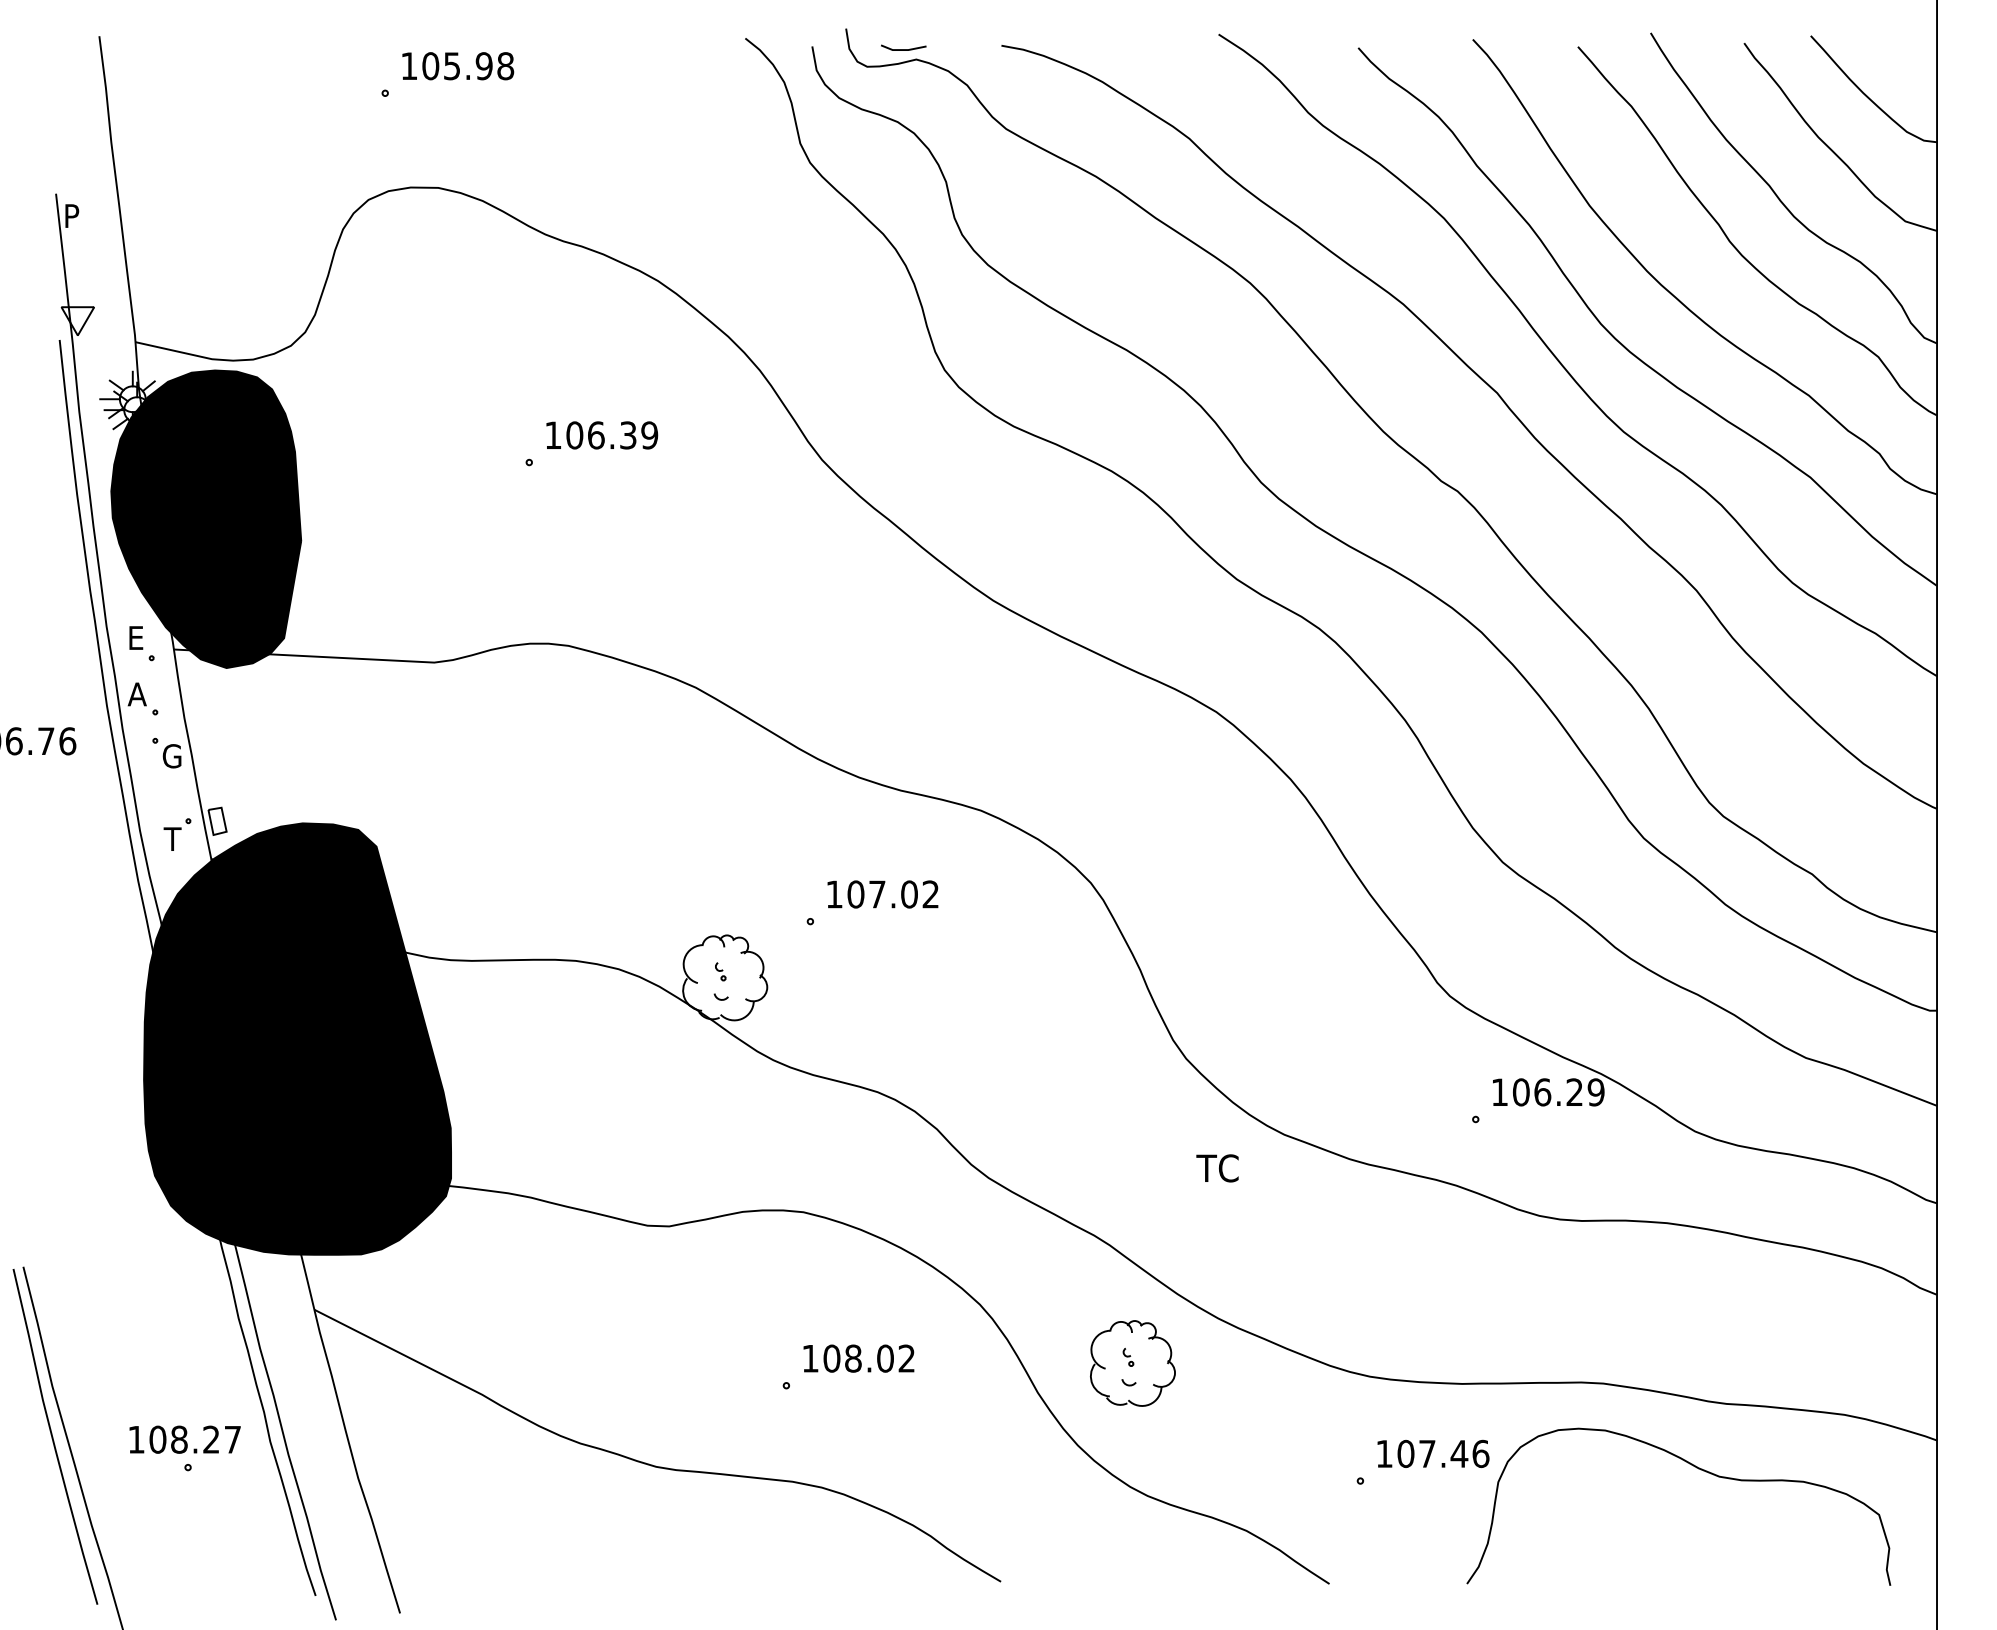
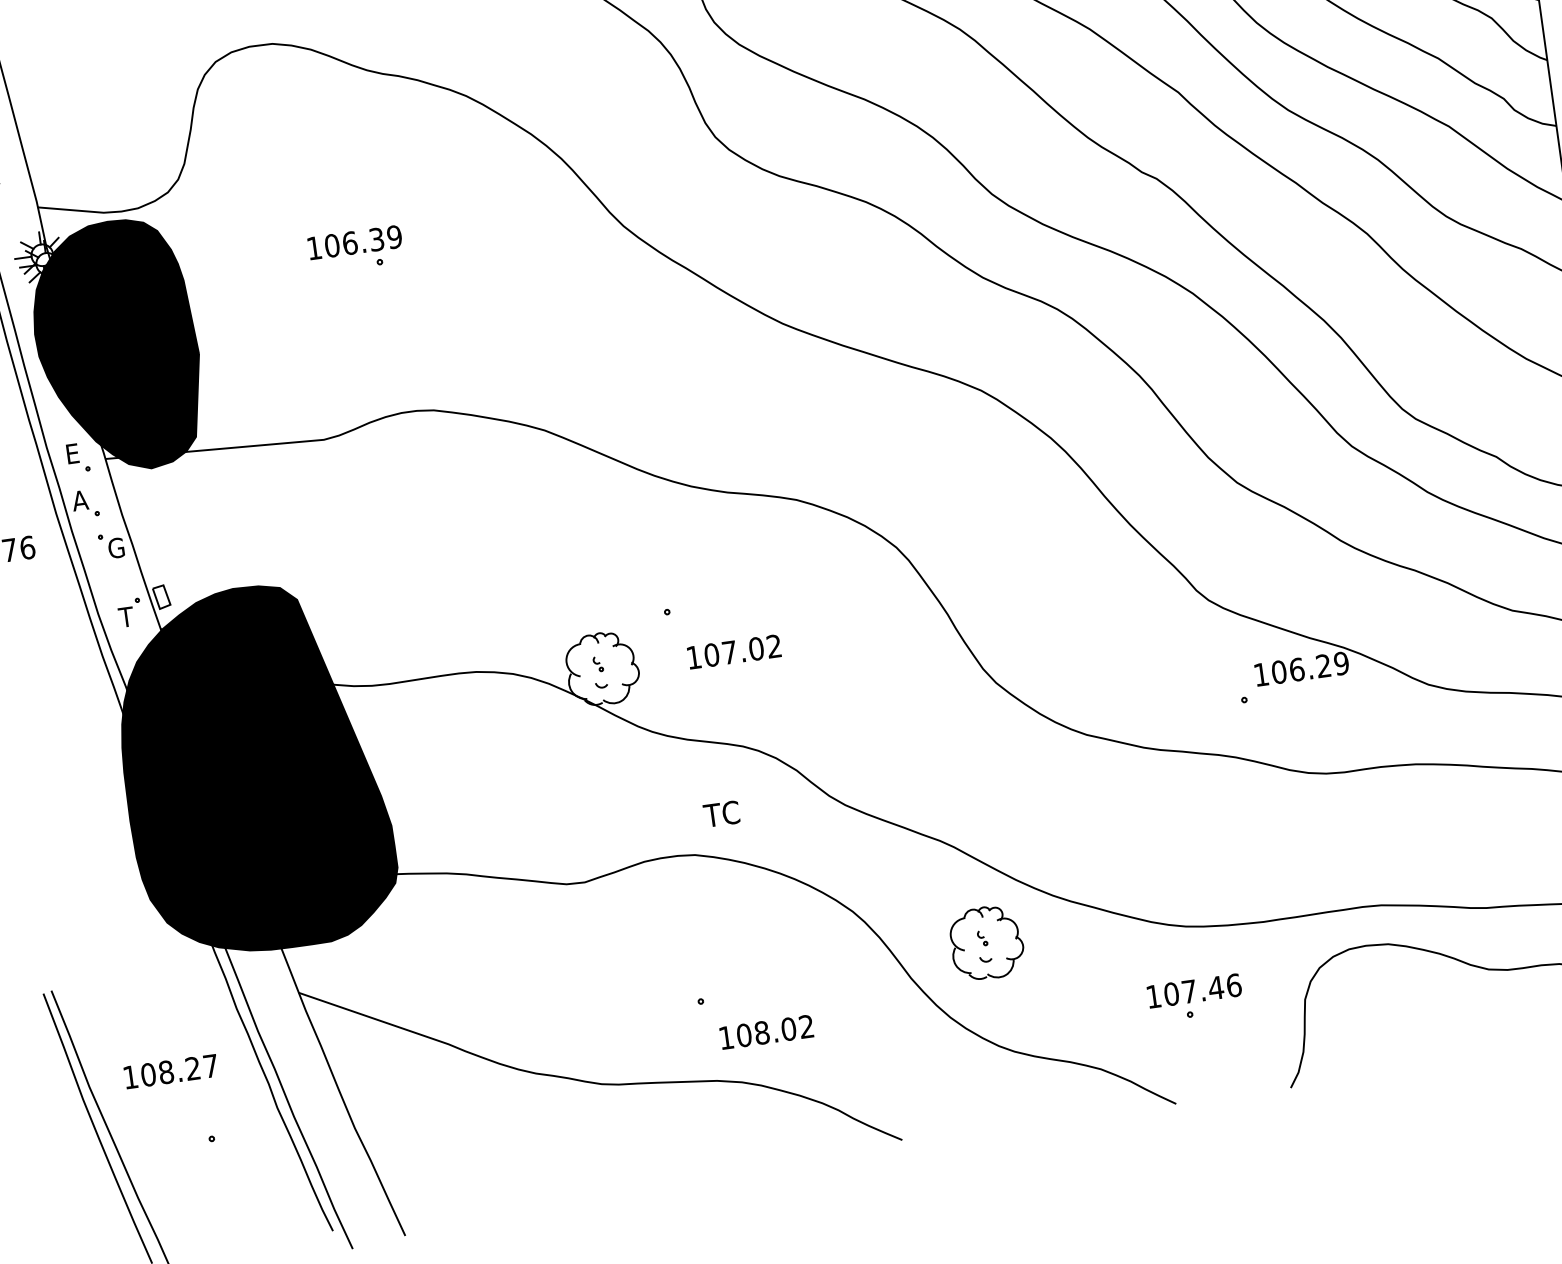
text: (602, 435) -> (355, 242), moved
text: (882, 894) -> (733, 652), moved
text: (1217, 1168) -> (721, 814), moved
text: (858, 1358) -> (766, 1032), moved
text: (184, 1439) -> (170, 1071), moved
text: (1433, 1453) -> (1194, 990), moved

